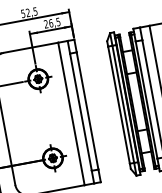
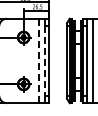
line: (80, 111) -> (44, 60), solid -> dashed
line: (70, 114) -> (38, 61), solid -> dashed

